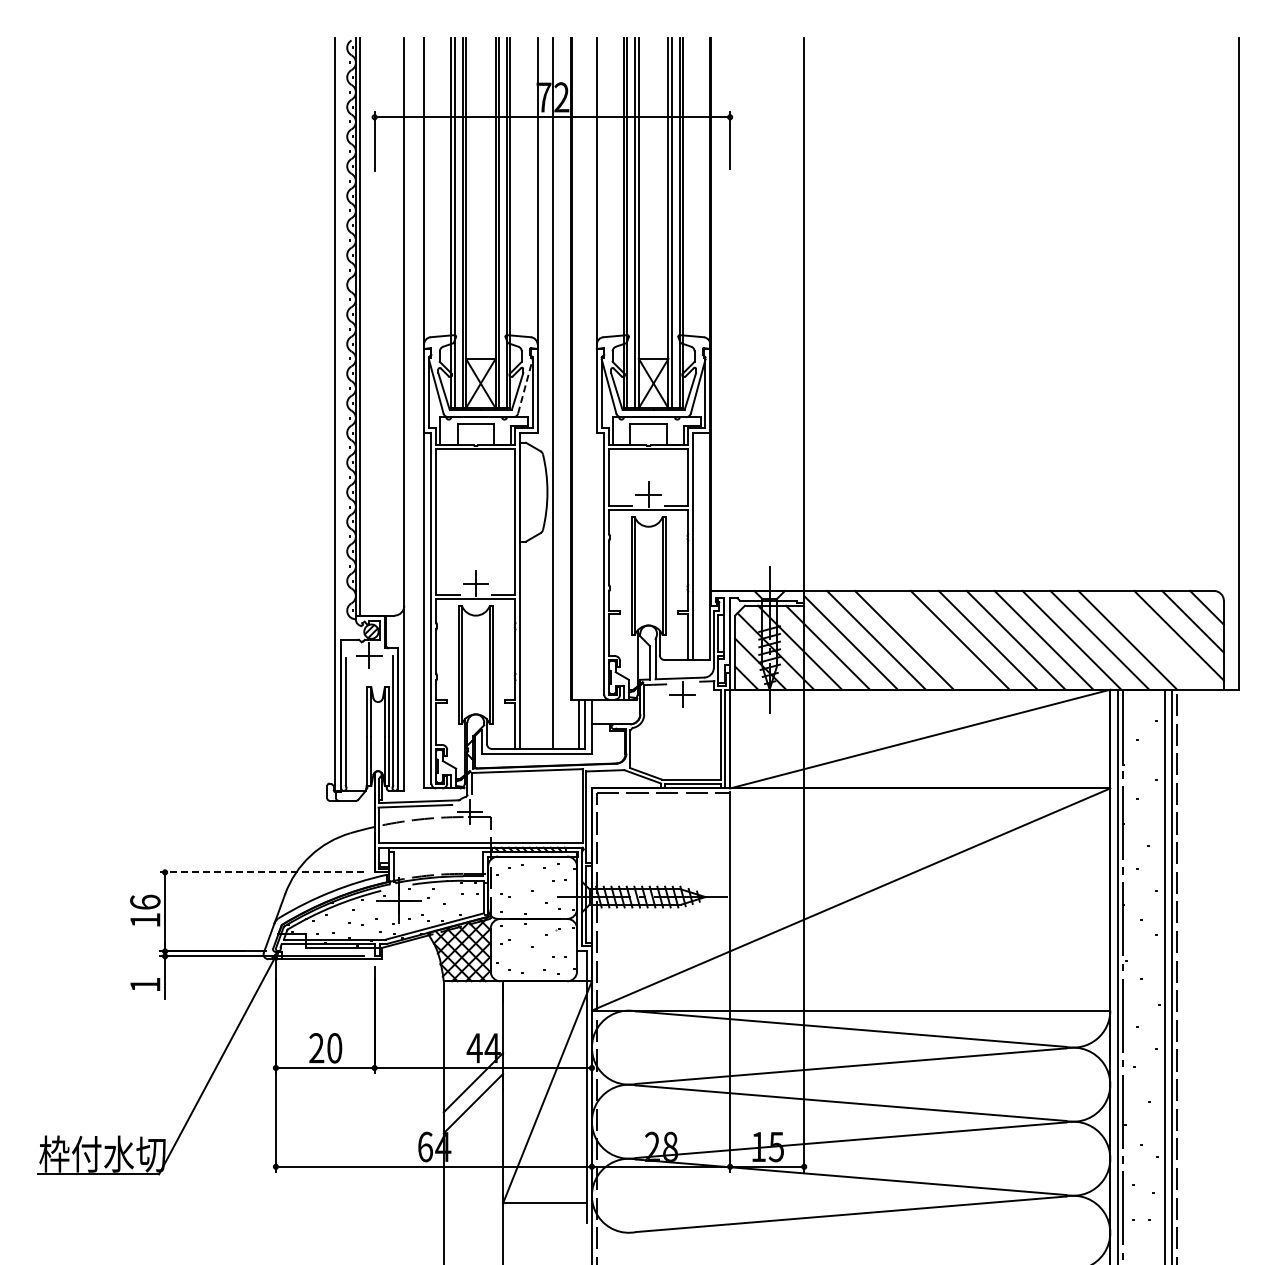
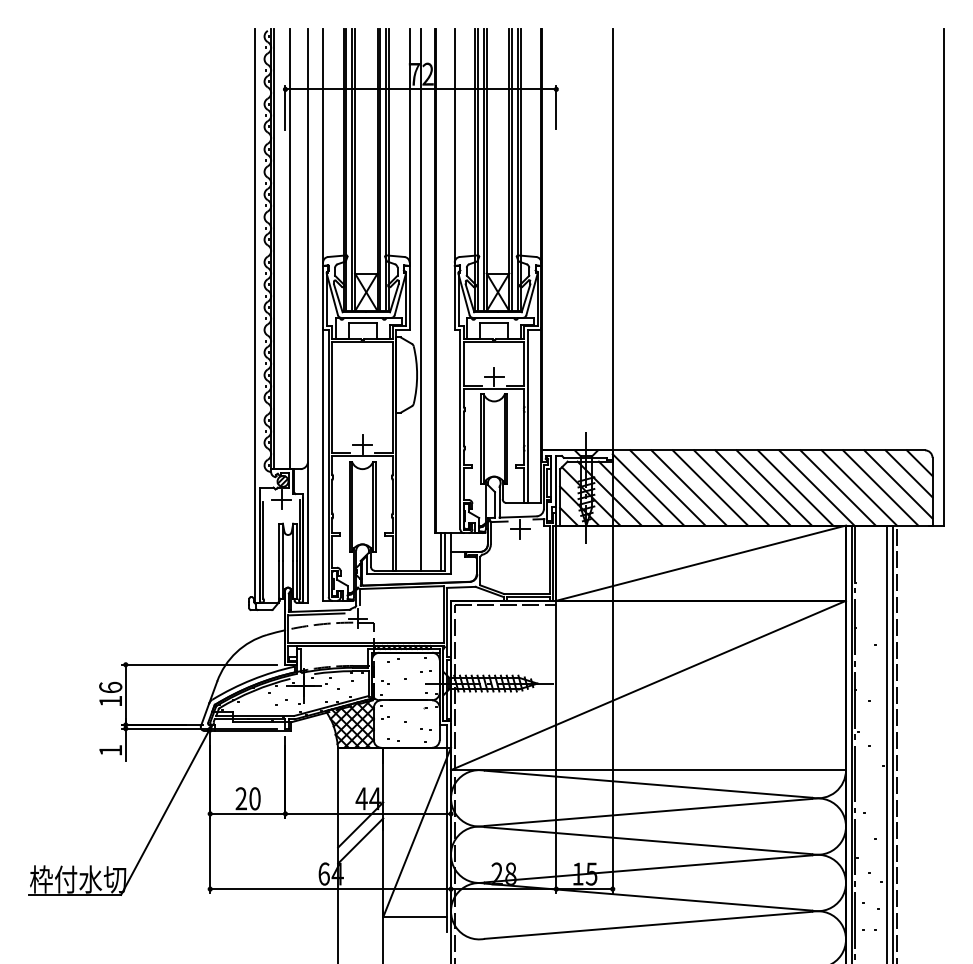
line: (380, 326) -> (289, 248), added
line: (525, 386) -> (400, 294), dashed -> solid
line: (931, 639) -> (709, 487), added
line: (1155, 639) -> (880, 487), added
line: (262, 872) -> (199, 664), dashed -> solid

